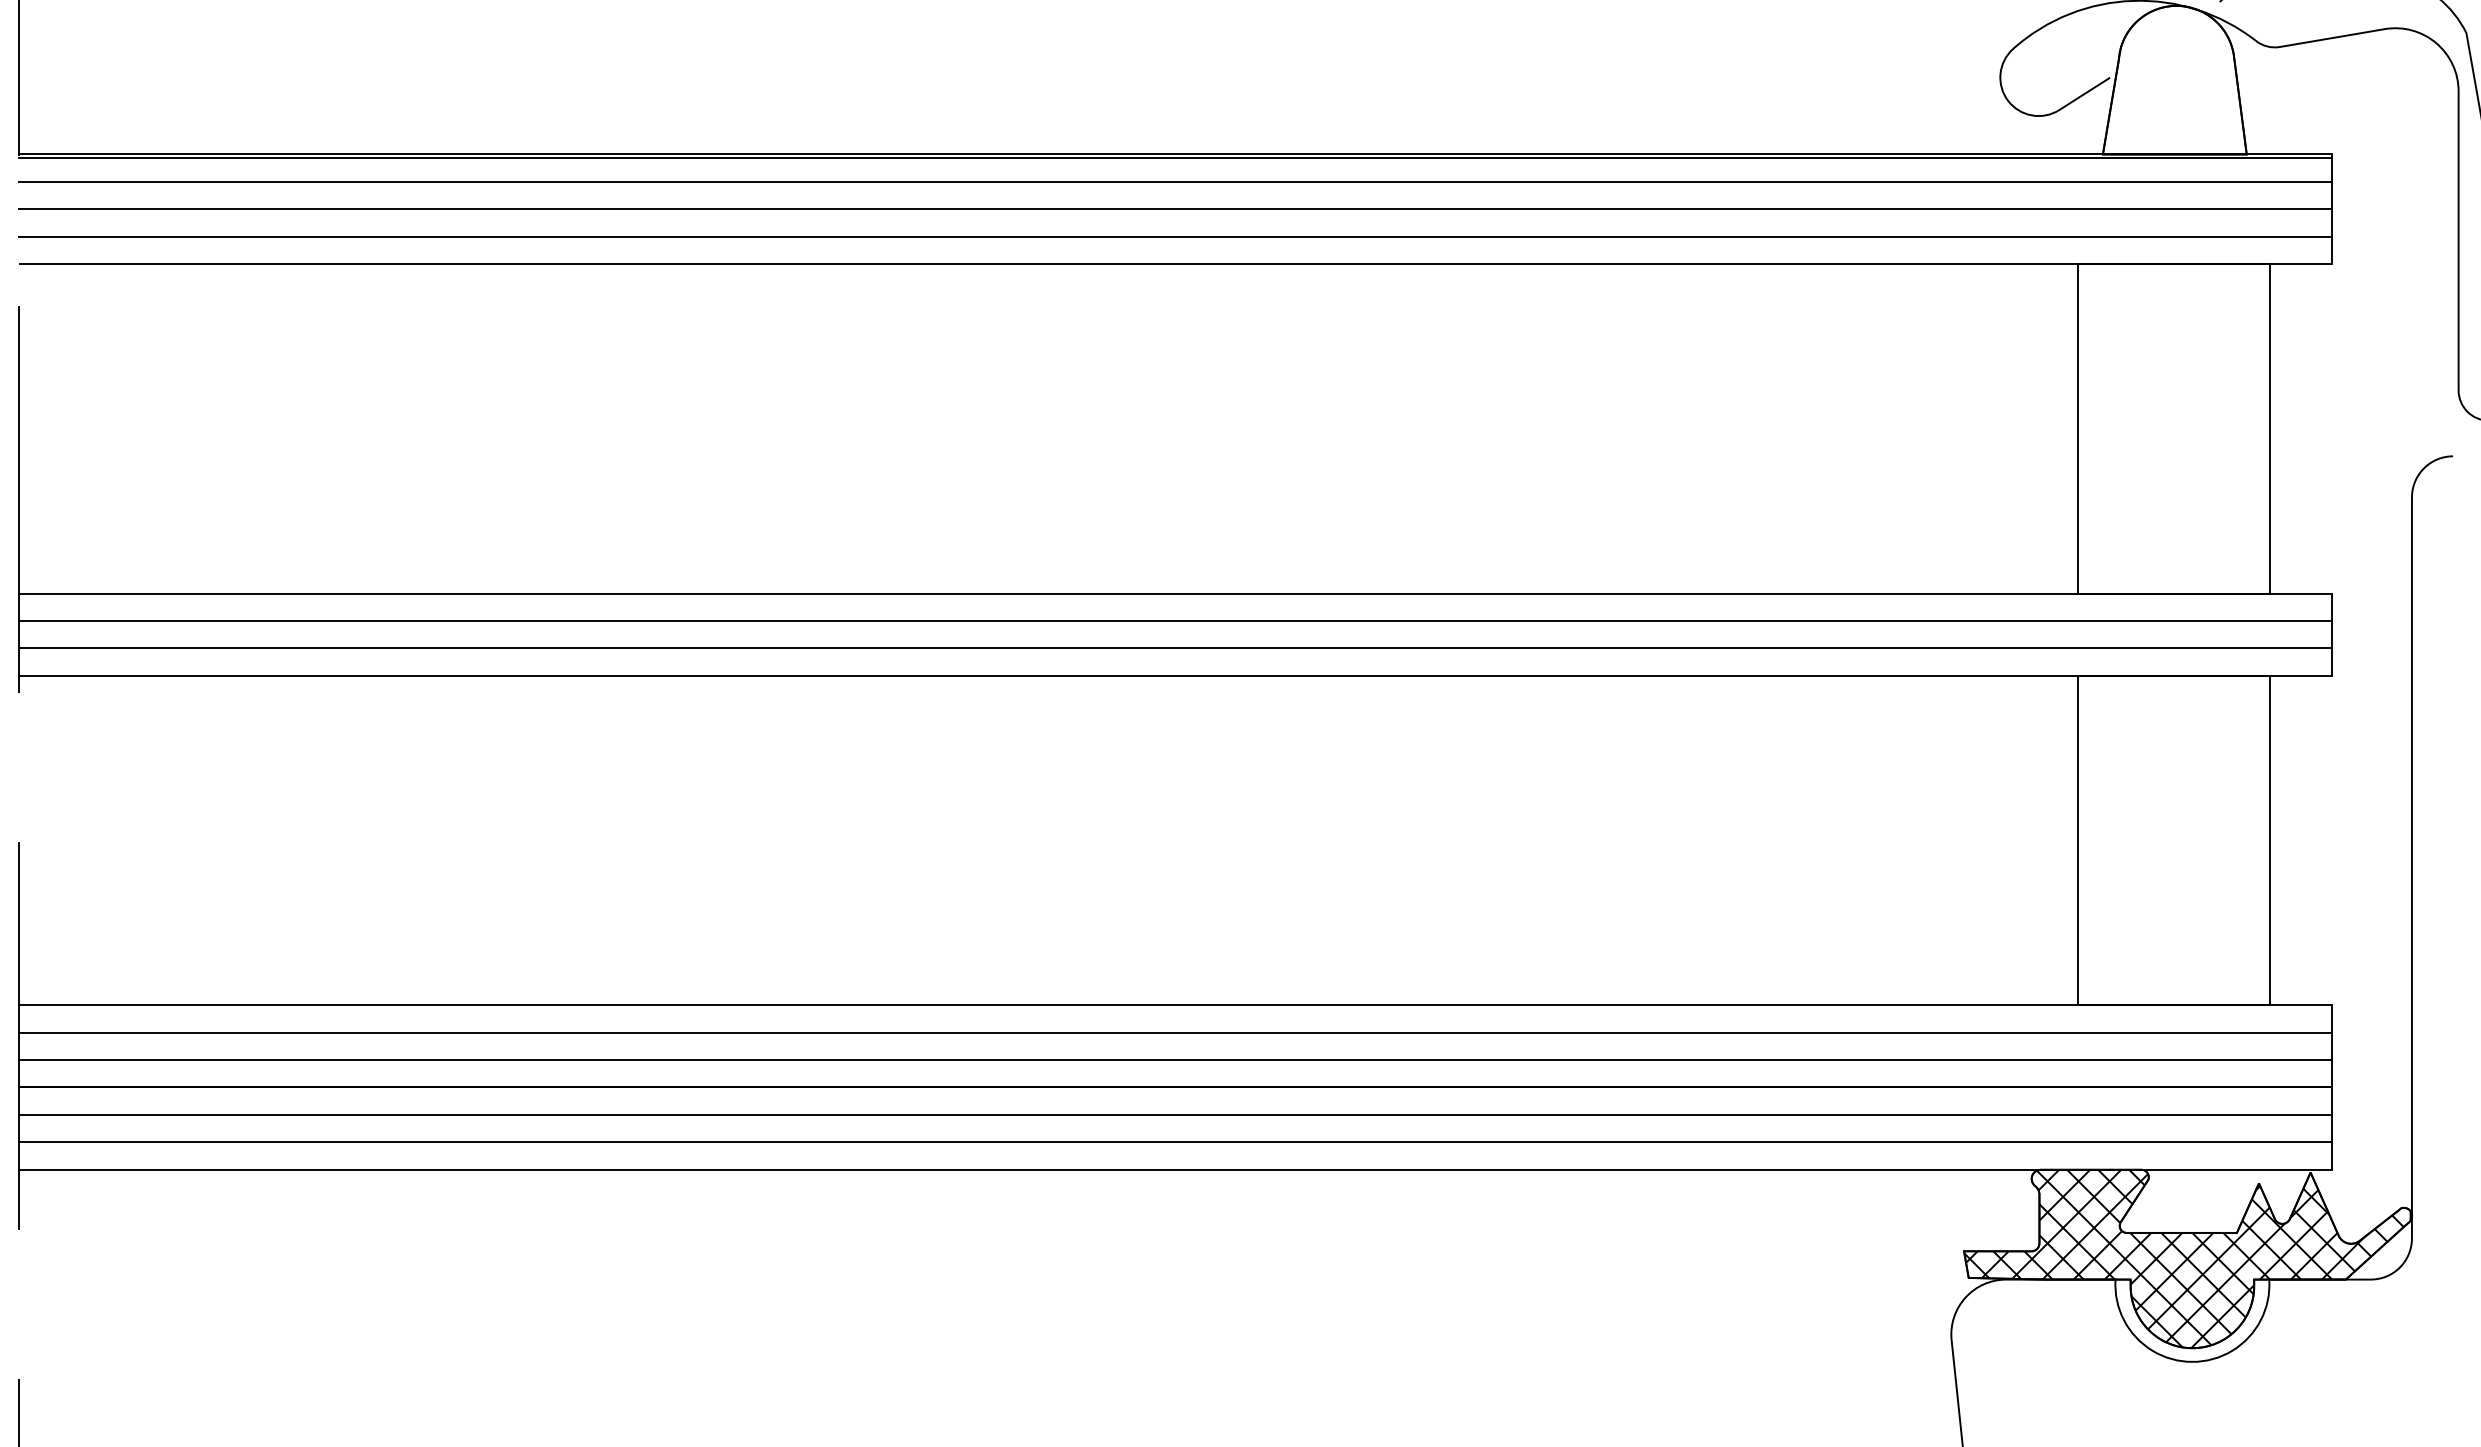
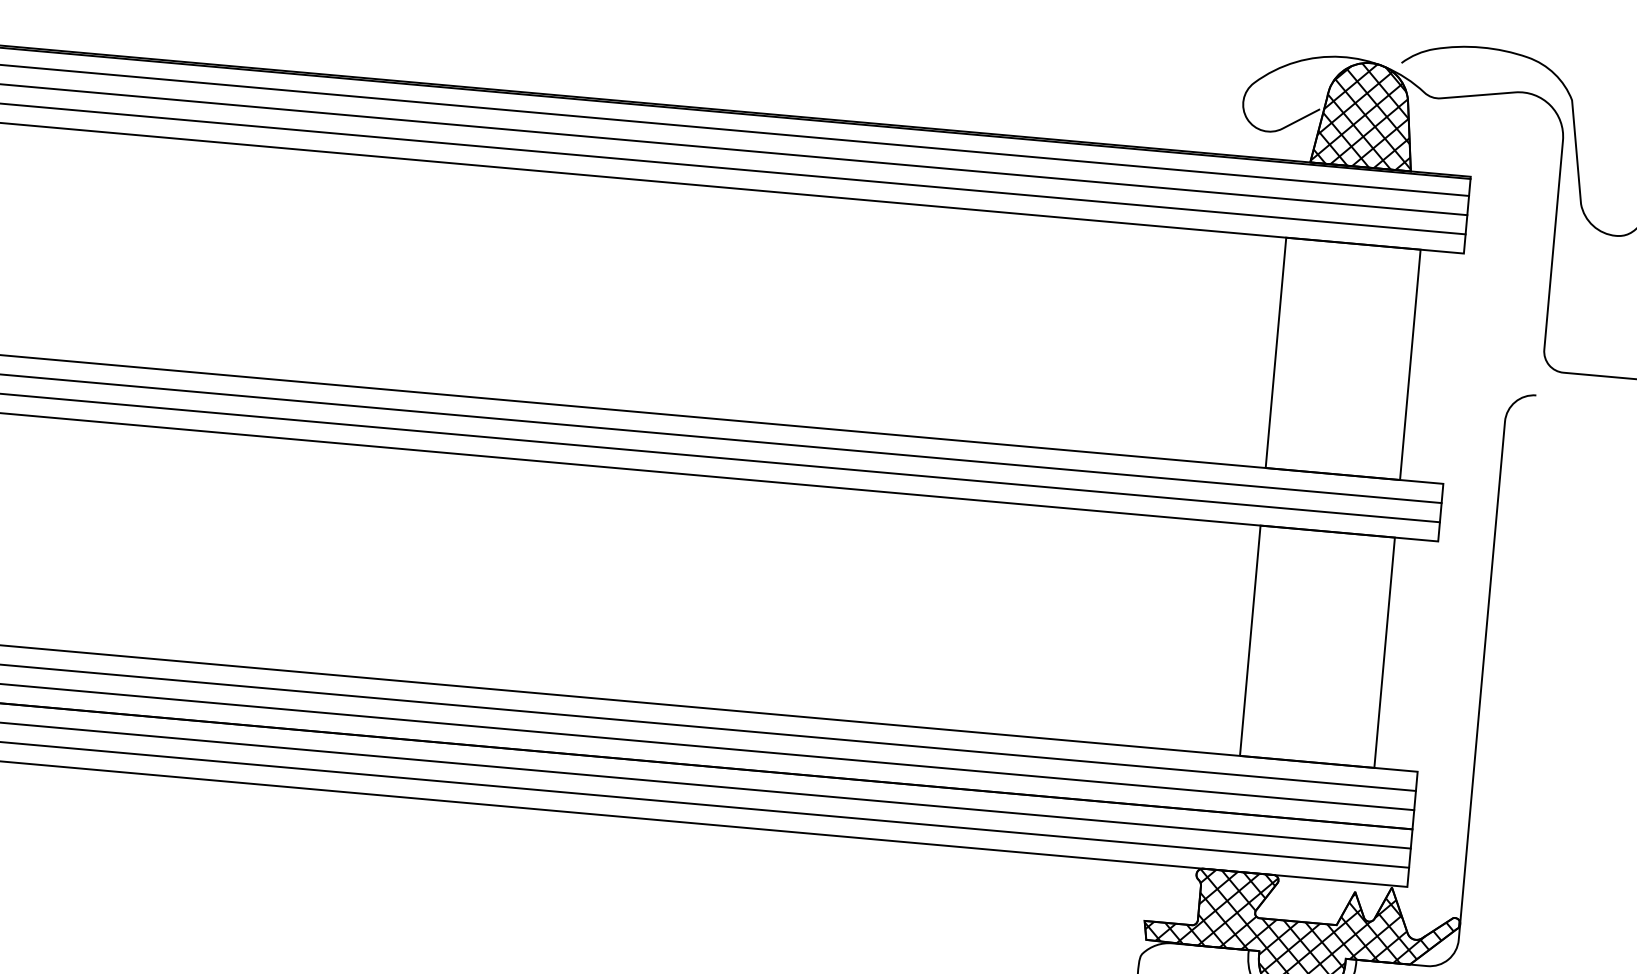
hatch: (2174, 80) -> (1364, 115), added

